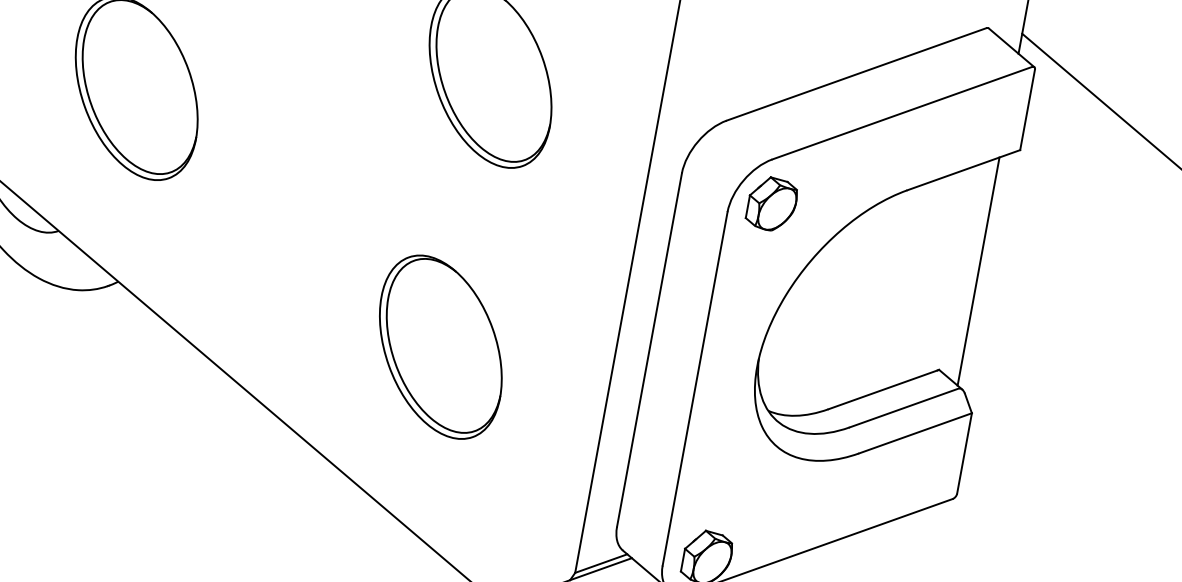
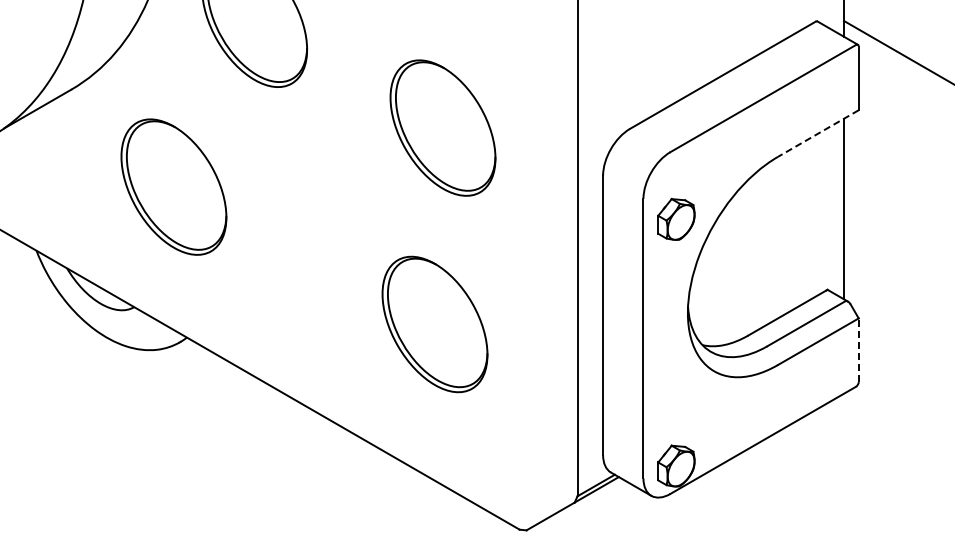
line: (963, 170) -> (818, 133), solid -> dashed
part: (772, 202) -> (676, 218), moved
part: (440, 347) -> (434, 324), moved
line: (964, 453) -> (858, 350), solid -> dashed

